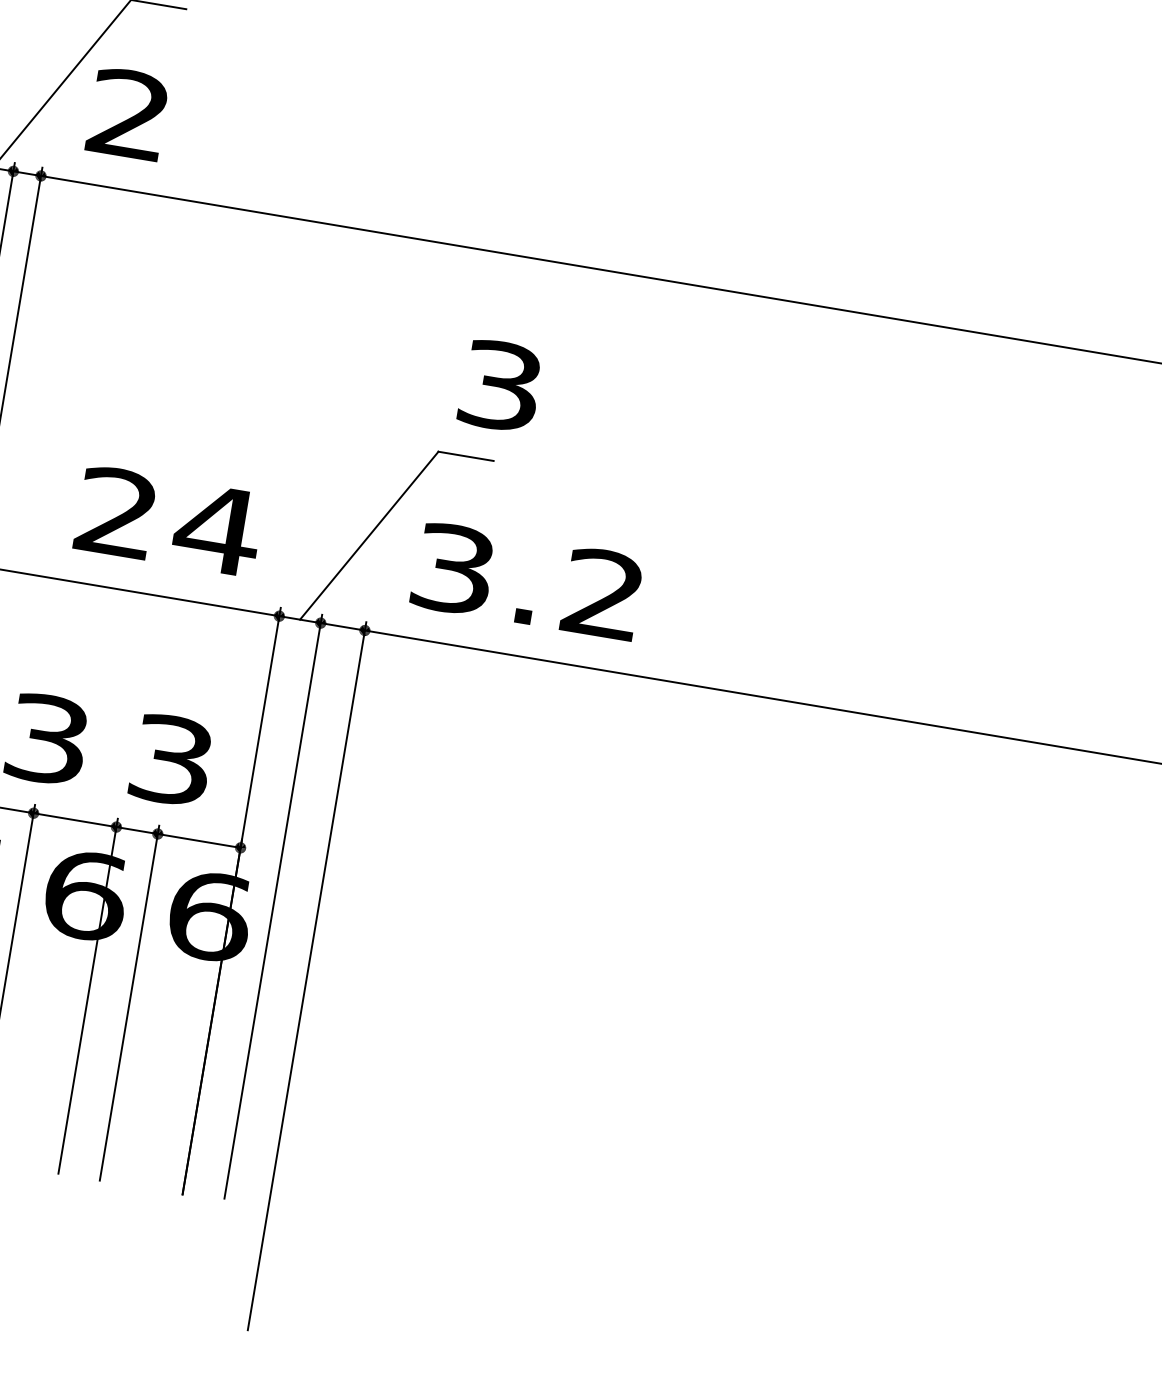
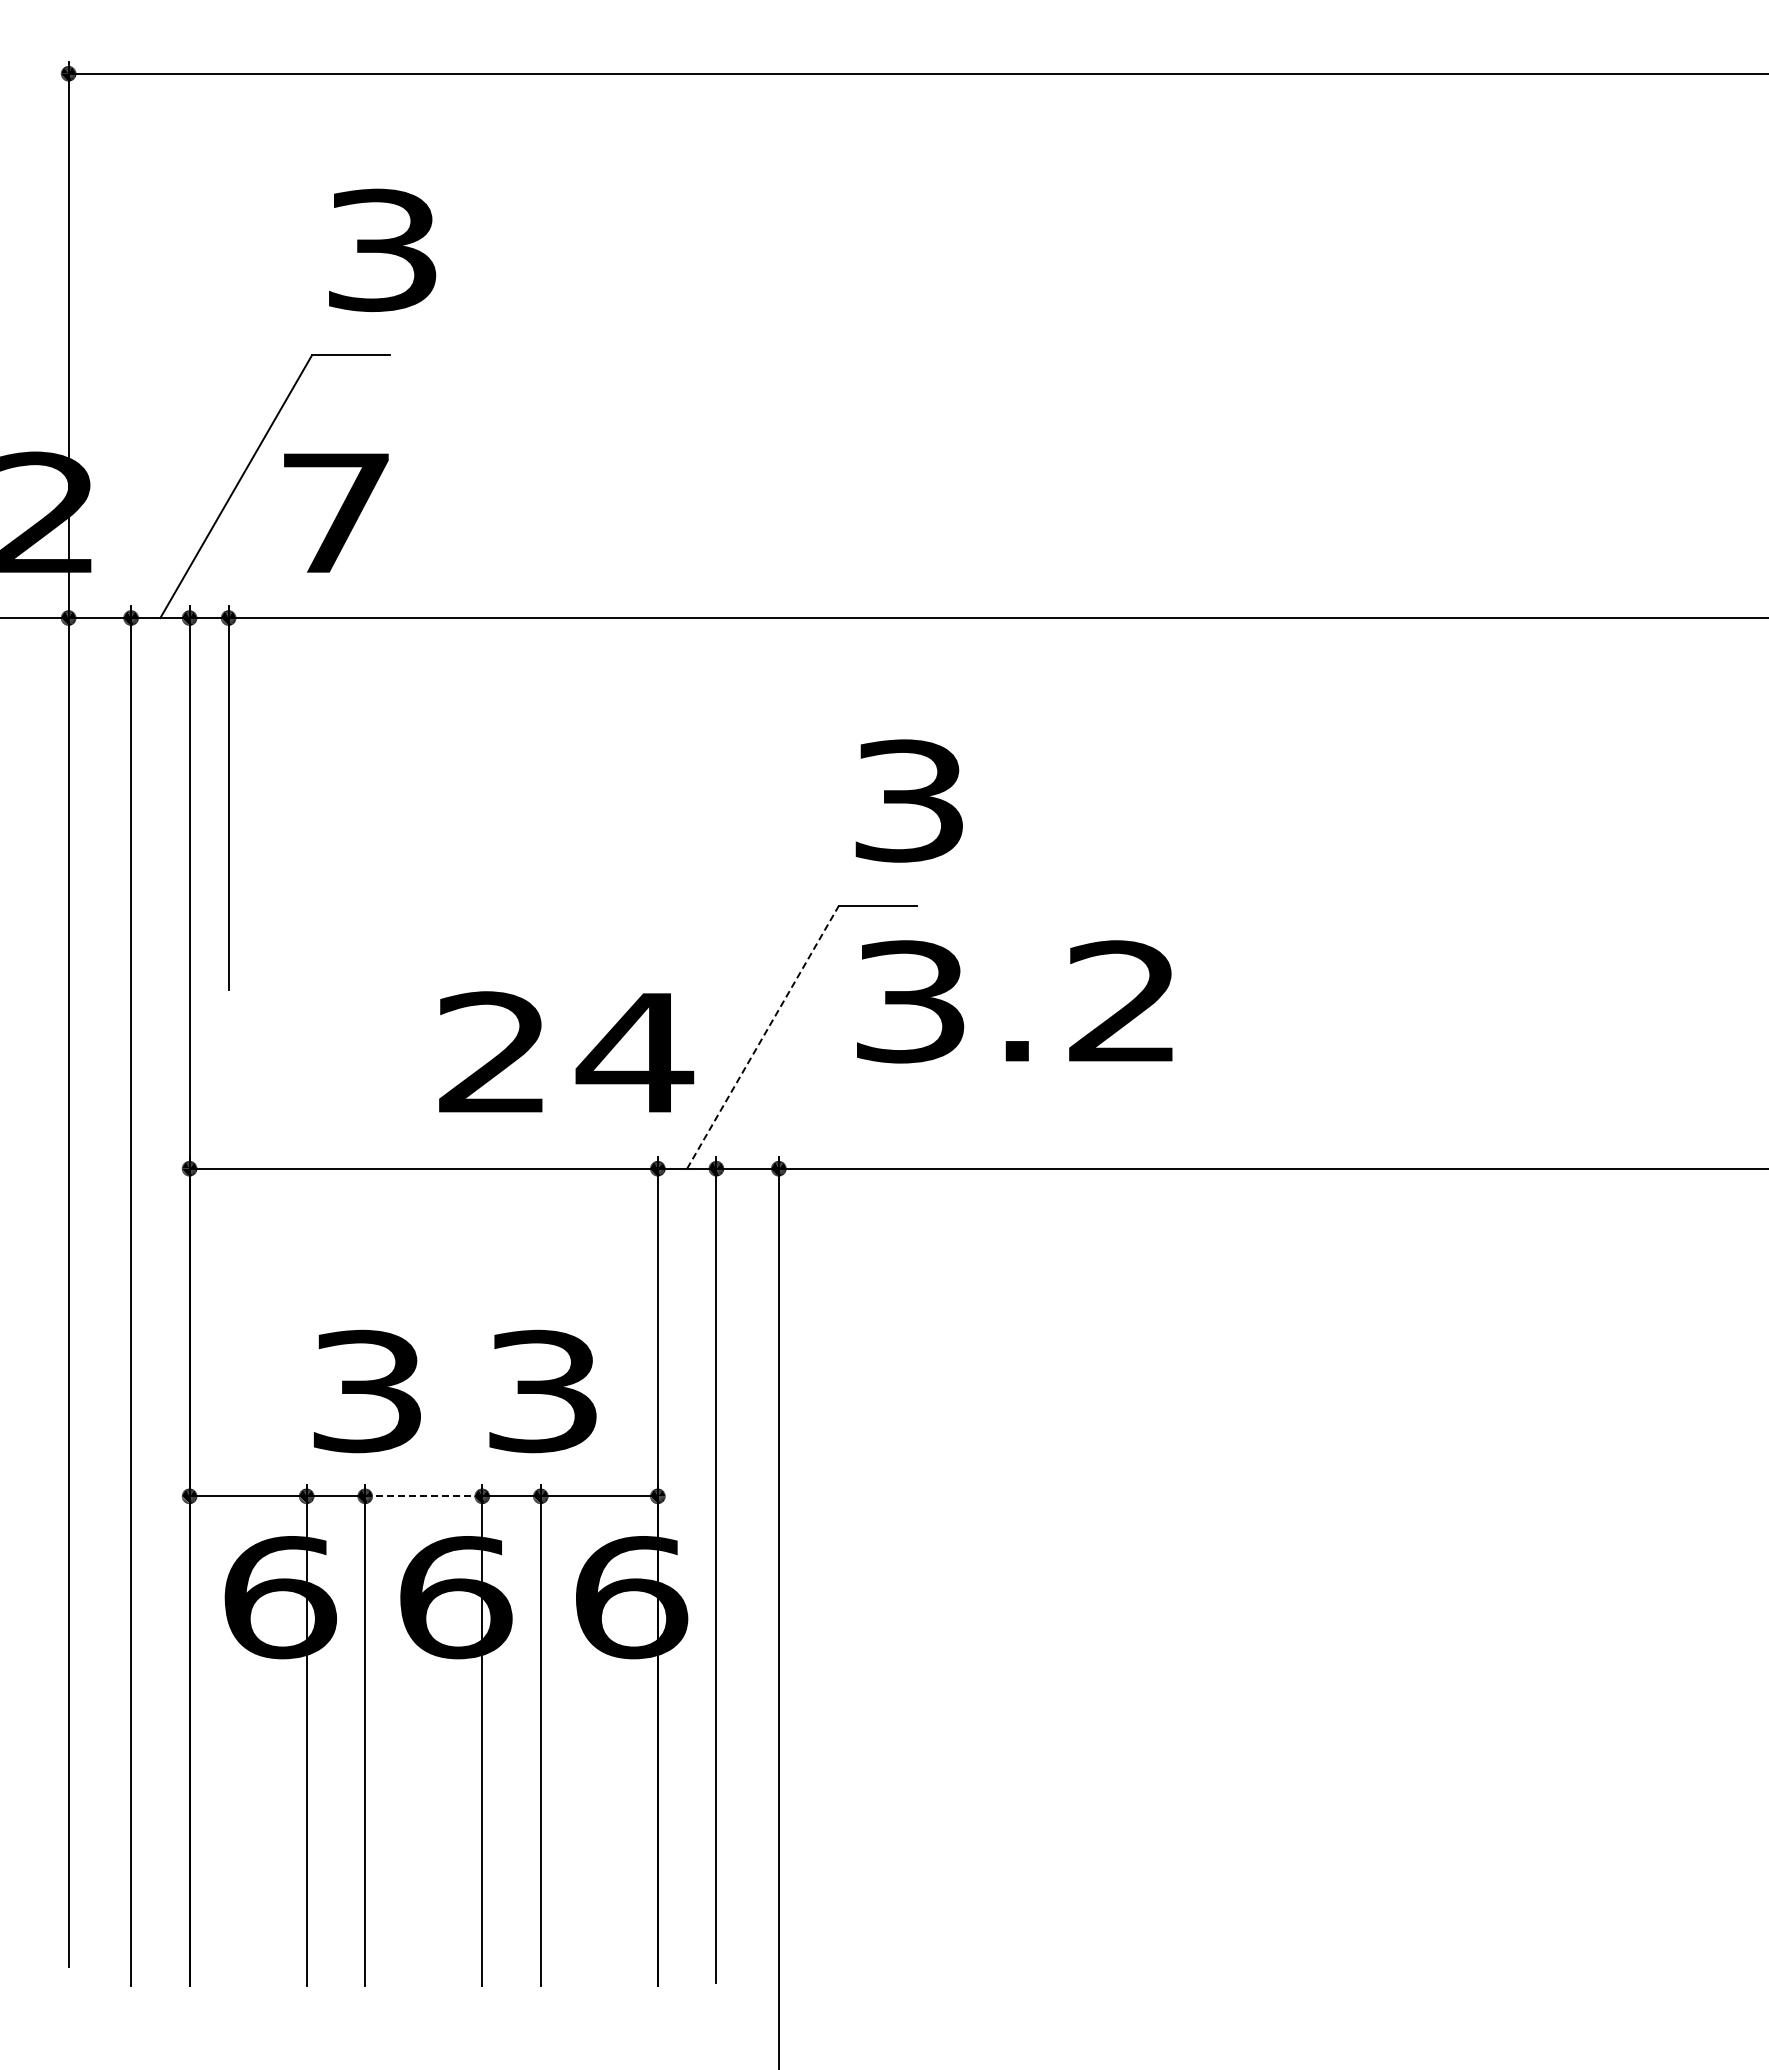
text: (129, 113) -> (335, 511), 2 -> 7
text: (169, 520) -> (566, 1051), moved
line: (369, 535) -> (763, 1037), solid -> dashed
text: (527, 581) -> (1014, 1001), moved
line: (74, 820) -> (423, 1496), solid -> dashed

